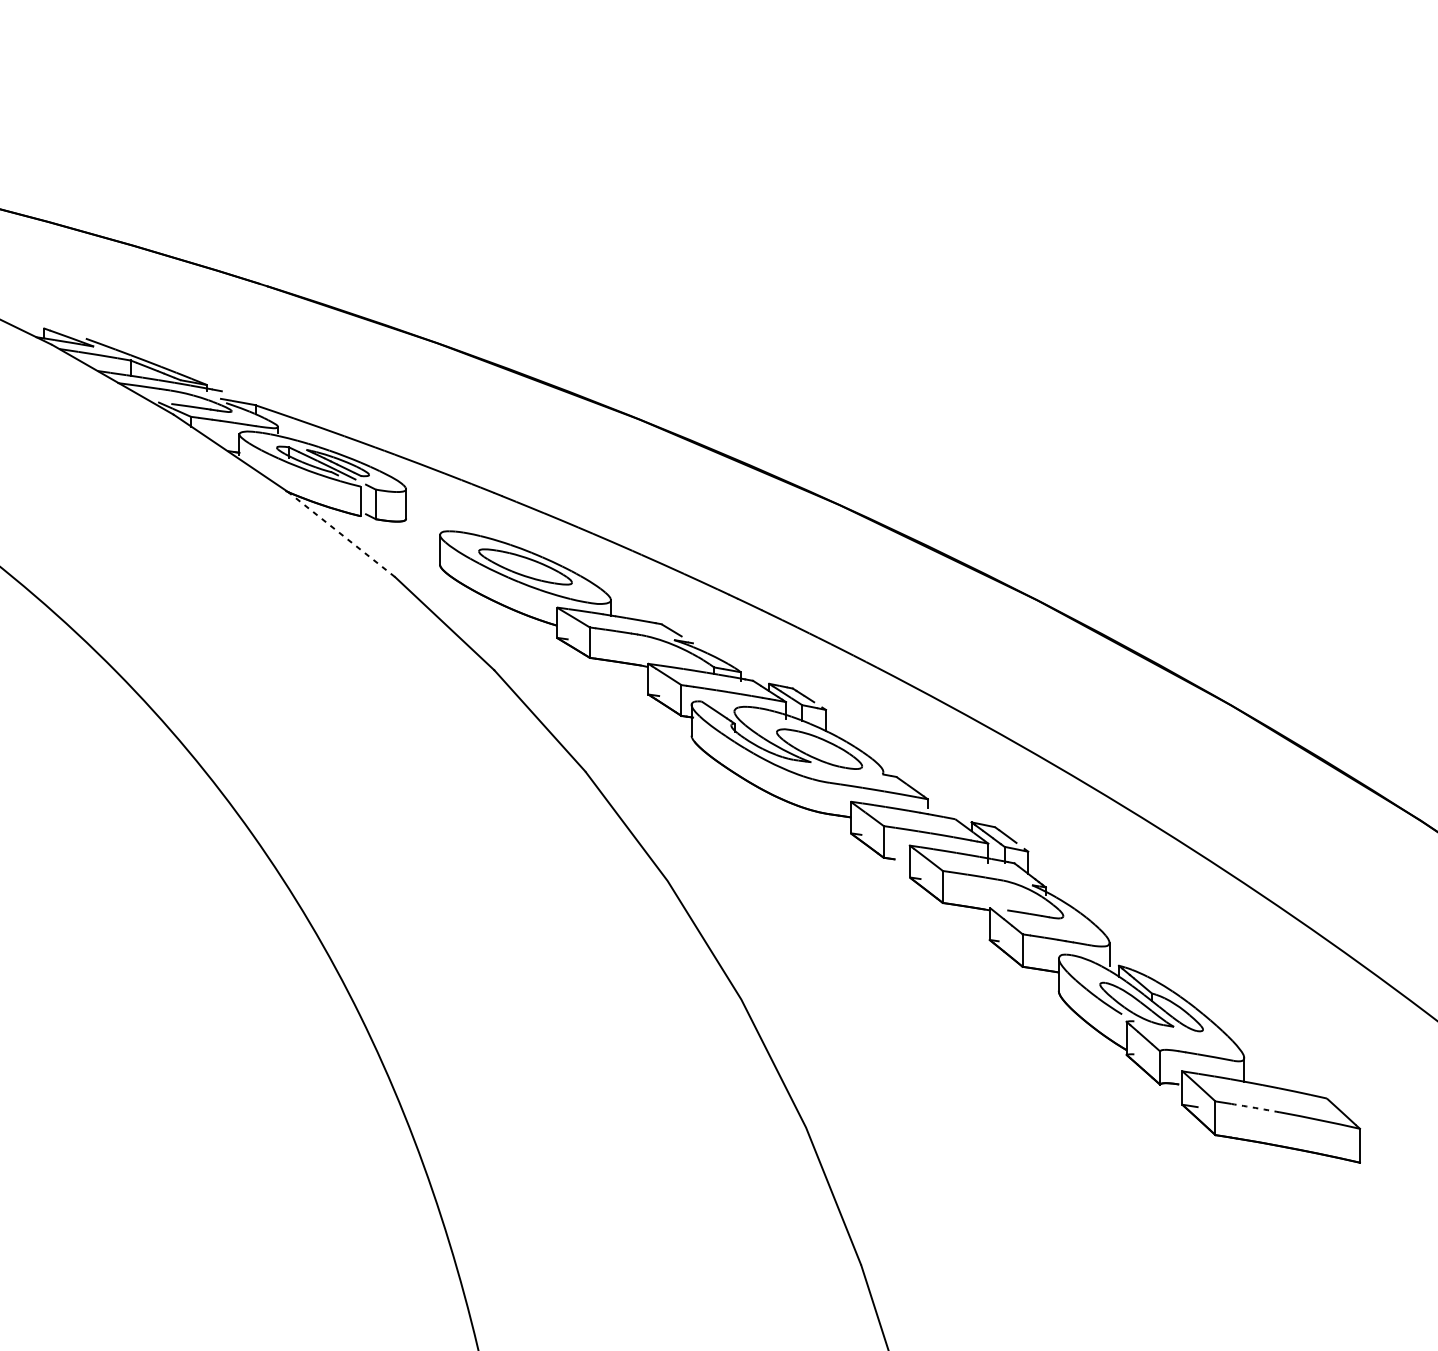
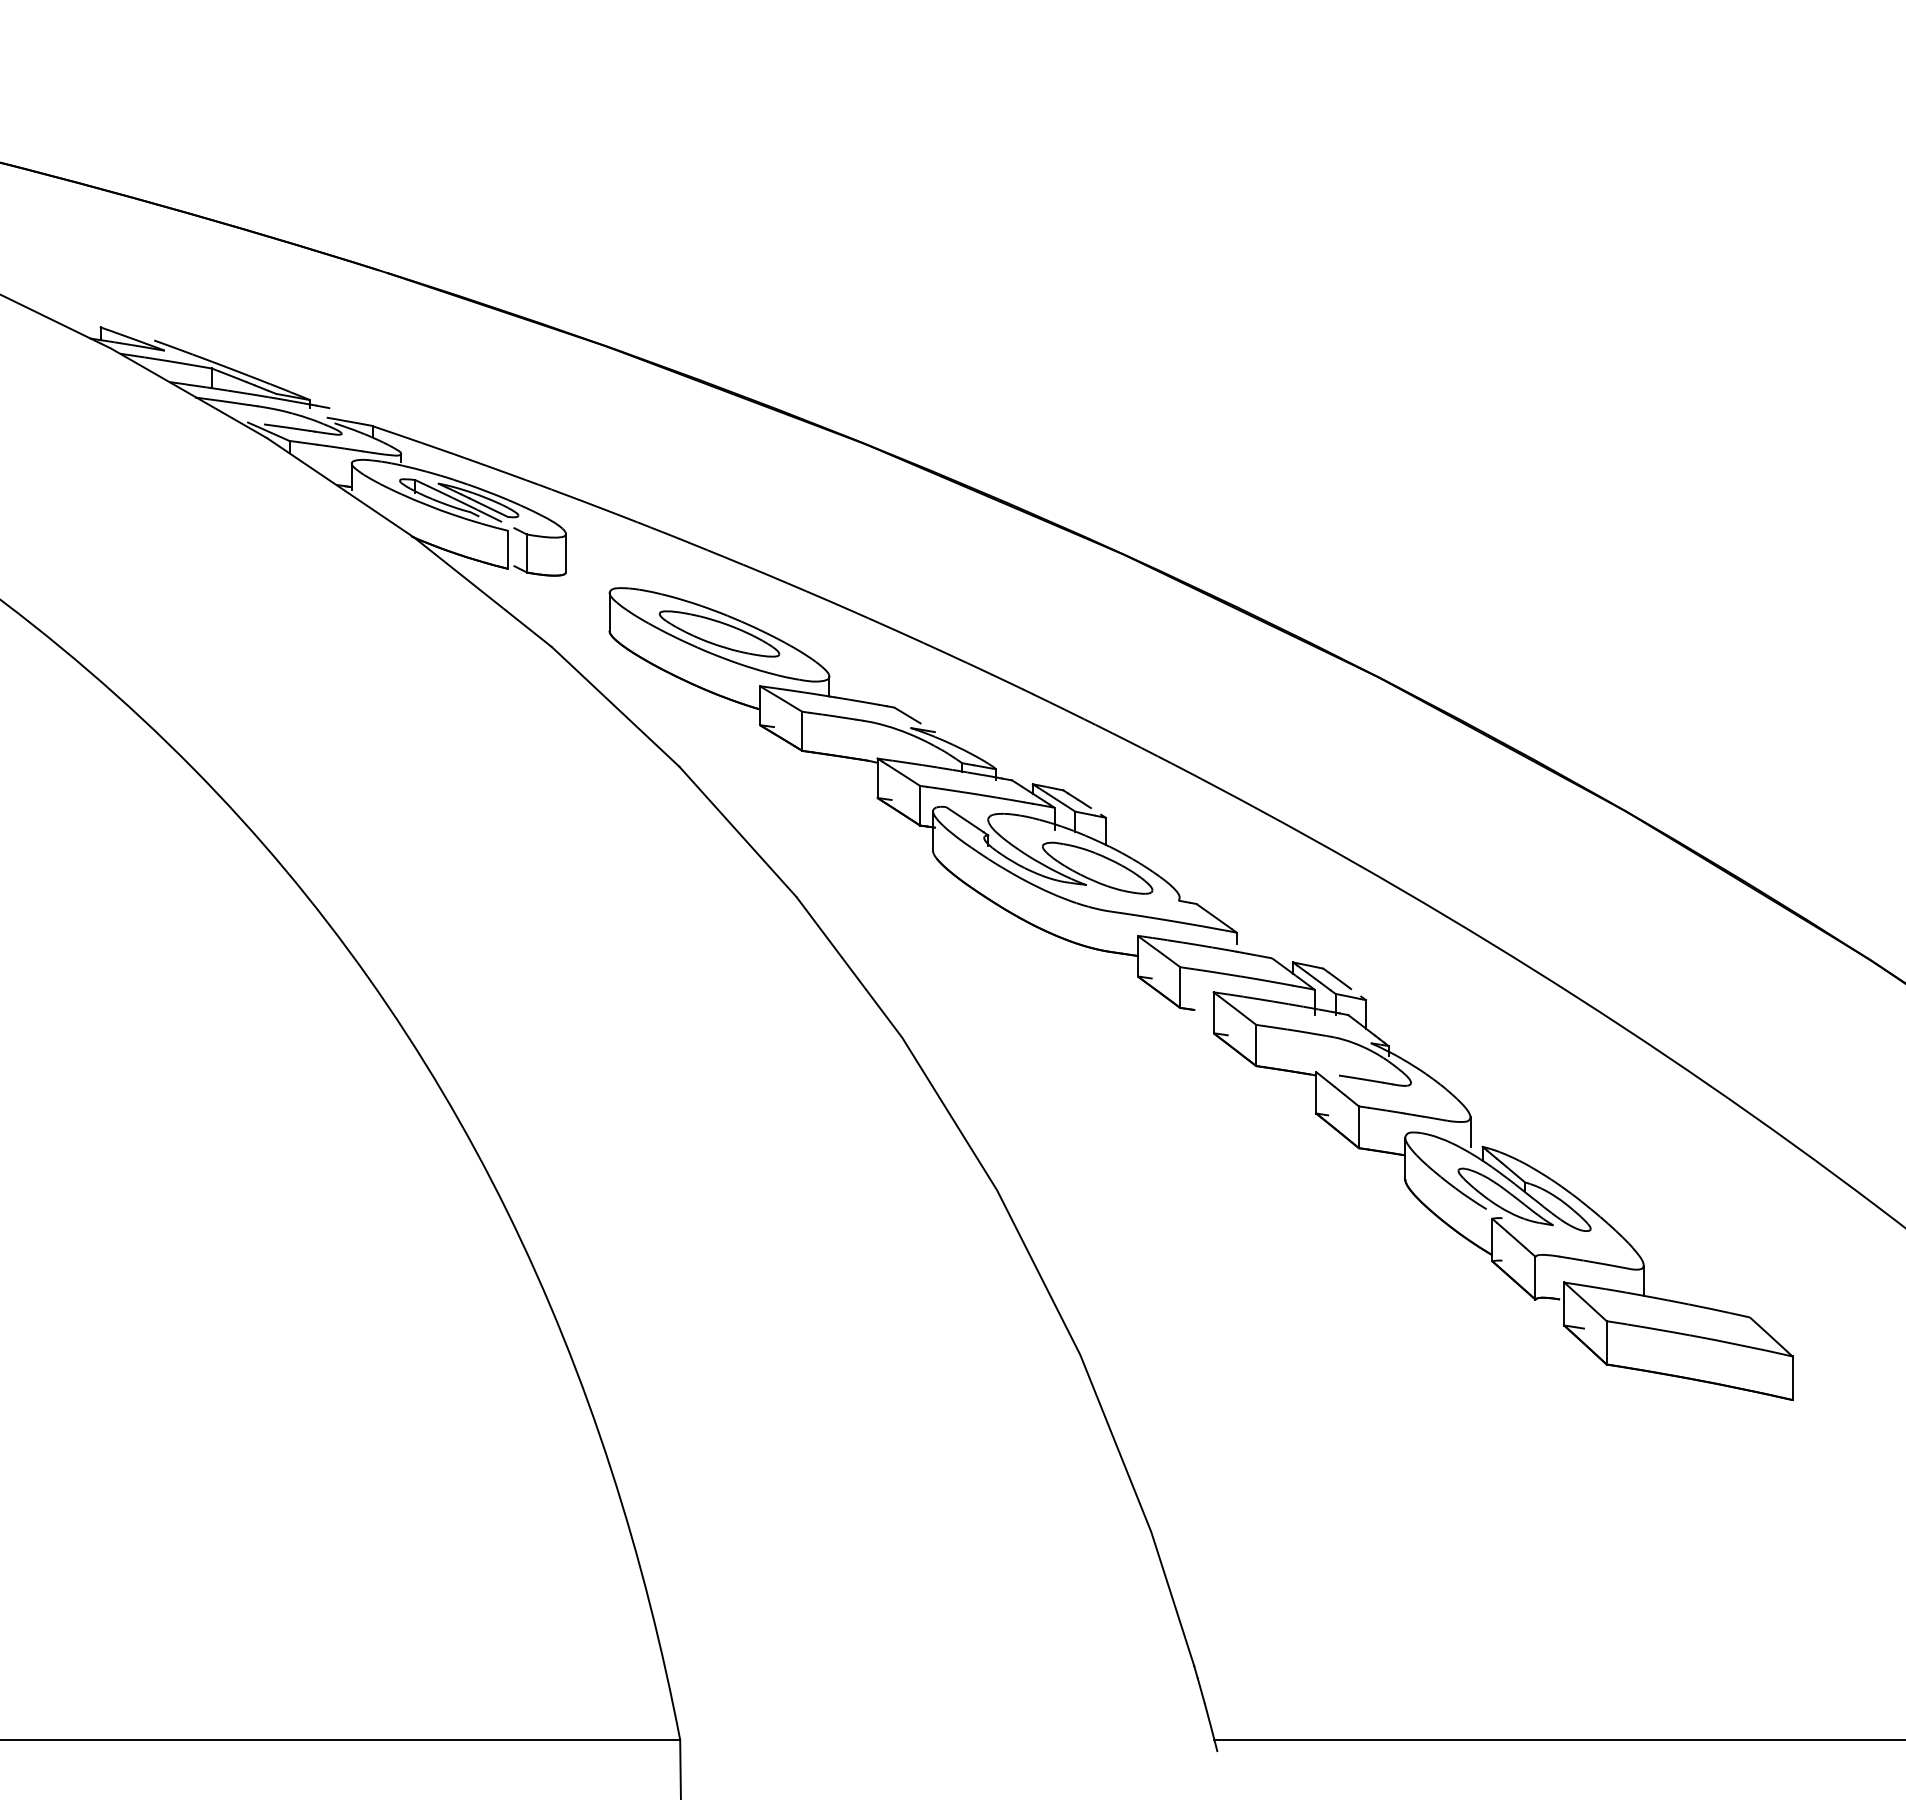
line: (341, 534) -> (483, 592), dashed -> solid
arc: (1255, 1107) -> (1658, 1329), dashed -> solid

